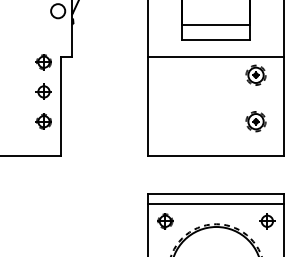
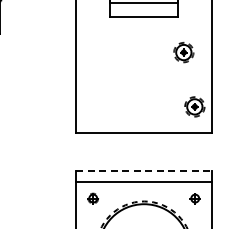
line: (216, 56) -> (144, 33), removed
part: (255, 121) -> (194, 106), moved
line: (216, 194) -> (144, 171), solid -> dashed
part: (165, 221) -> (93, 198), size x0.7
part: (267, 221) -> (195, 198), size x0.7

